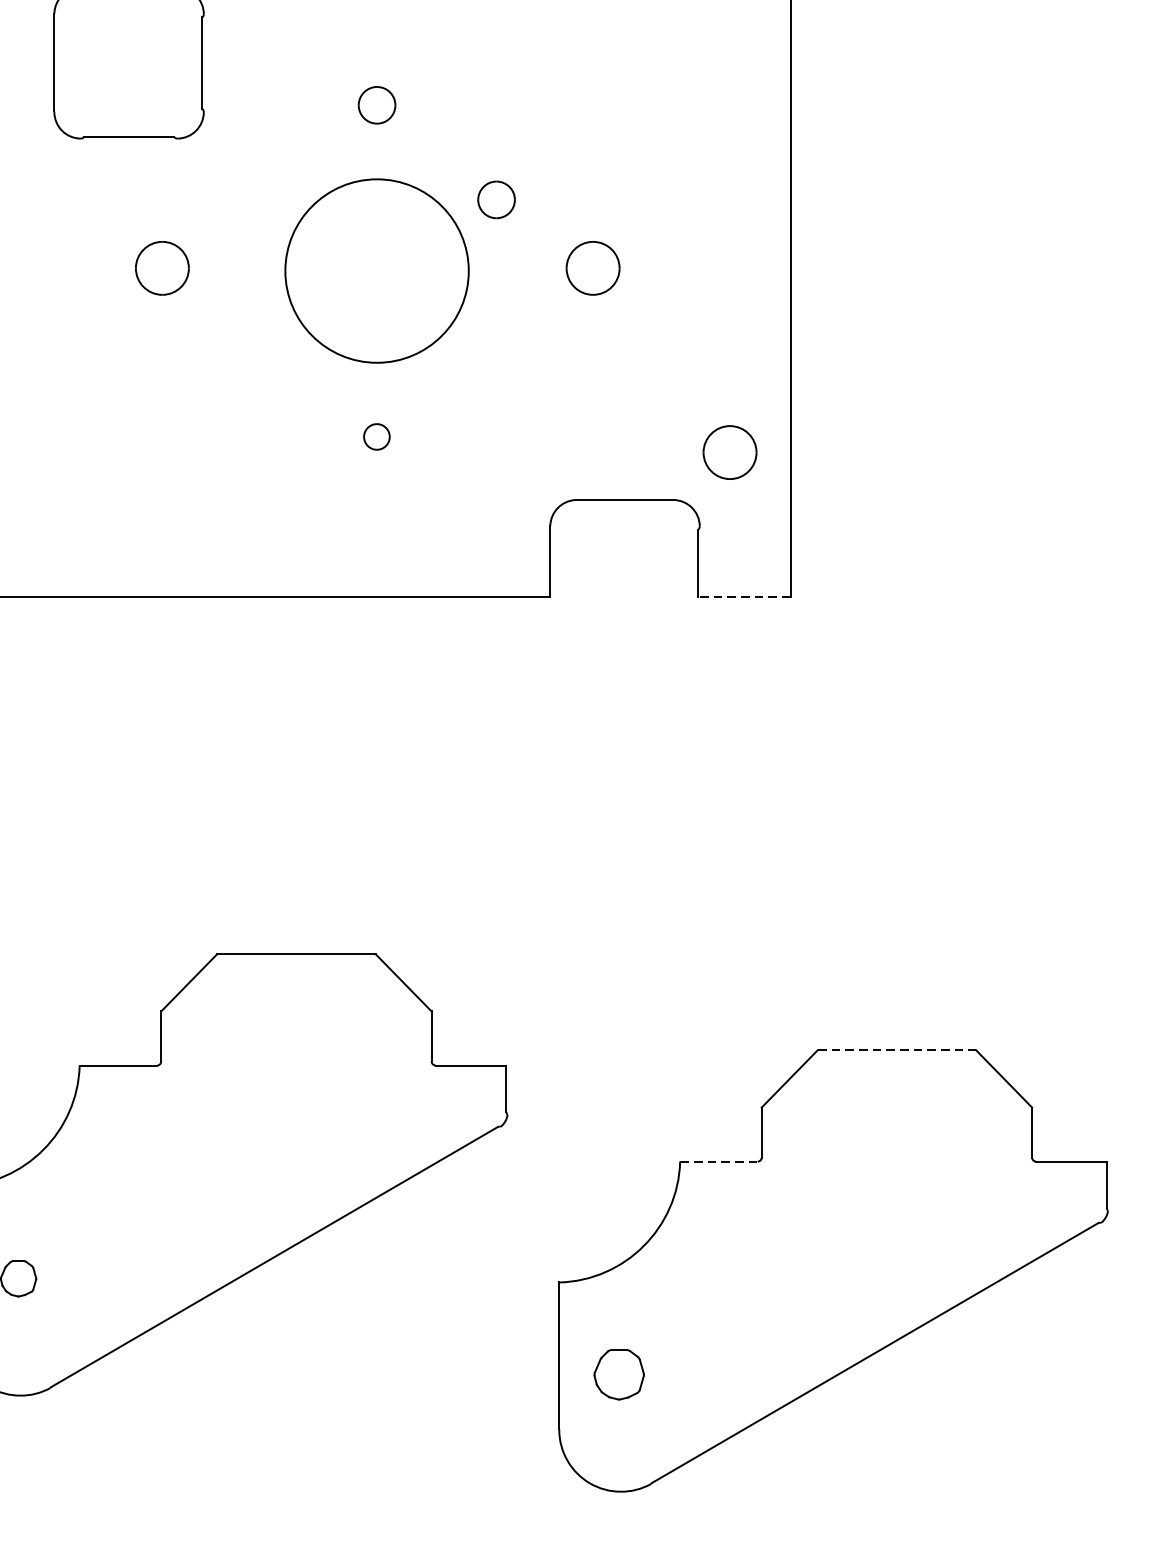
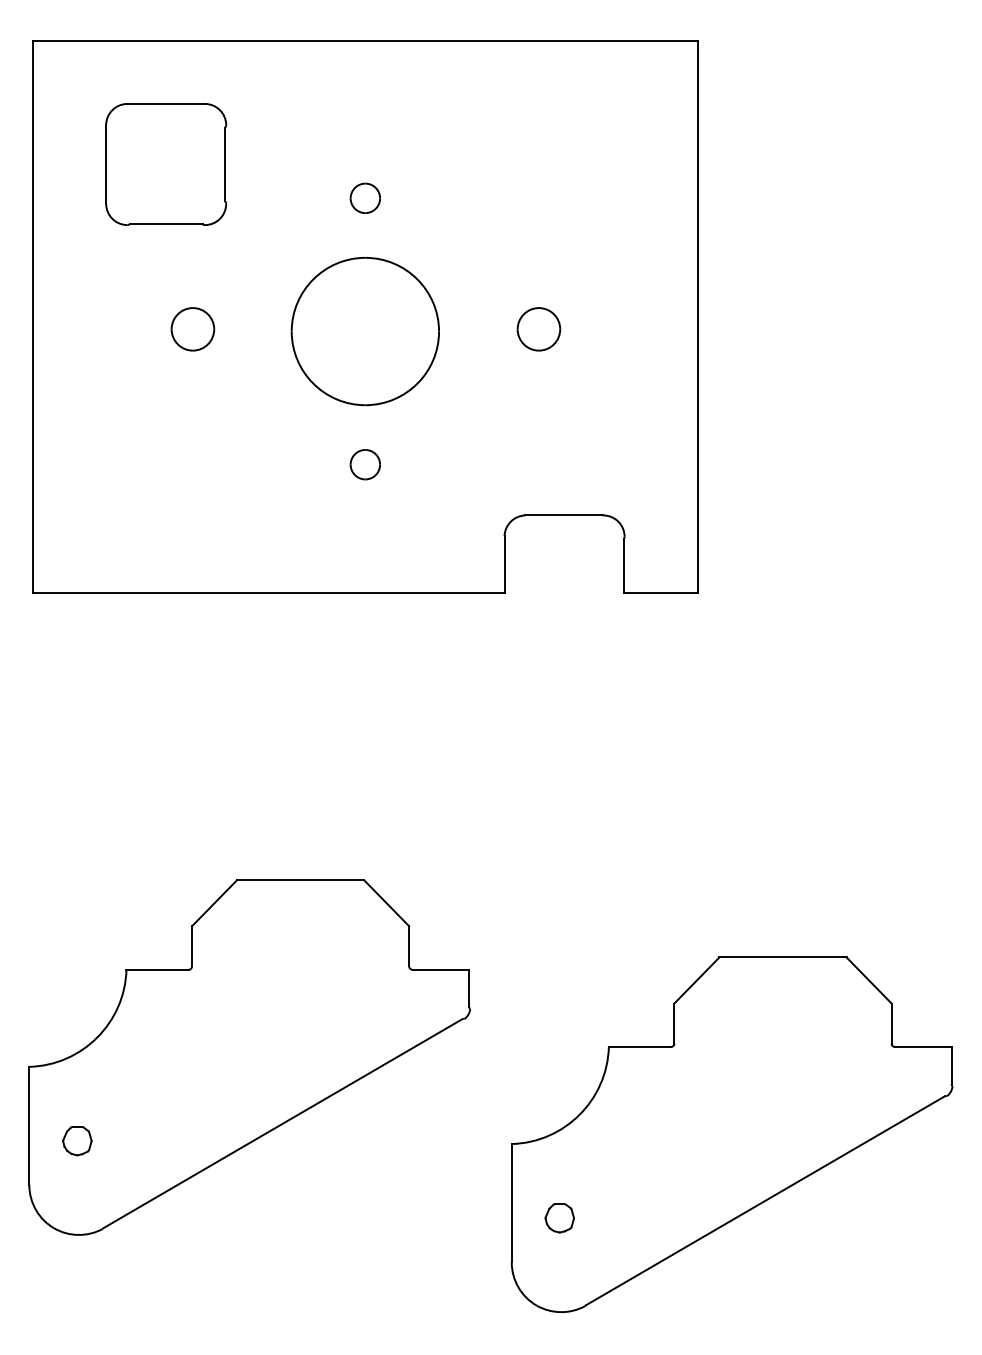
part: (495, 198) -> (460, 273), removed
part: (375, 436) -> (364, 464), size x1.43
part: (729, 452) -> (648, 477), removed
line: (744, 595) -> (660, 592), dashed -> solid
line: (897, 1050) -> (783, 957), dashed -> solid
line: (719, 1161) -> (640, 1046), dashed -> solid
part: (618, 1375) -> (559, 1218), size x0.71

